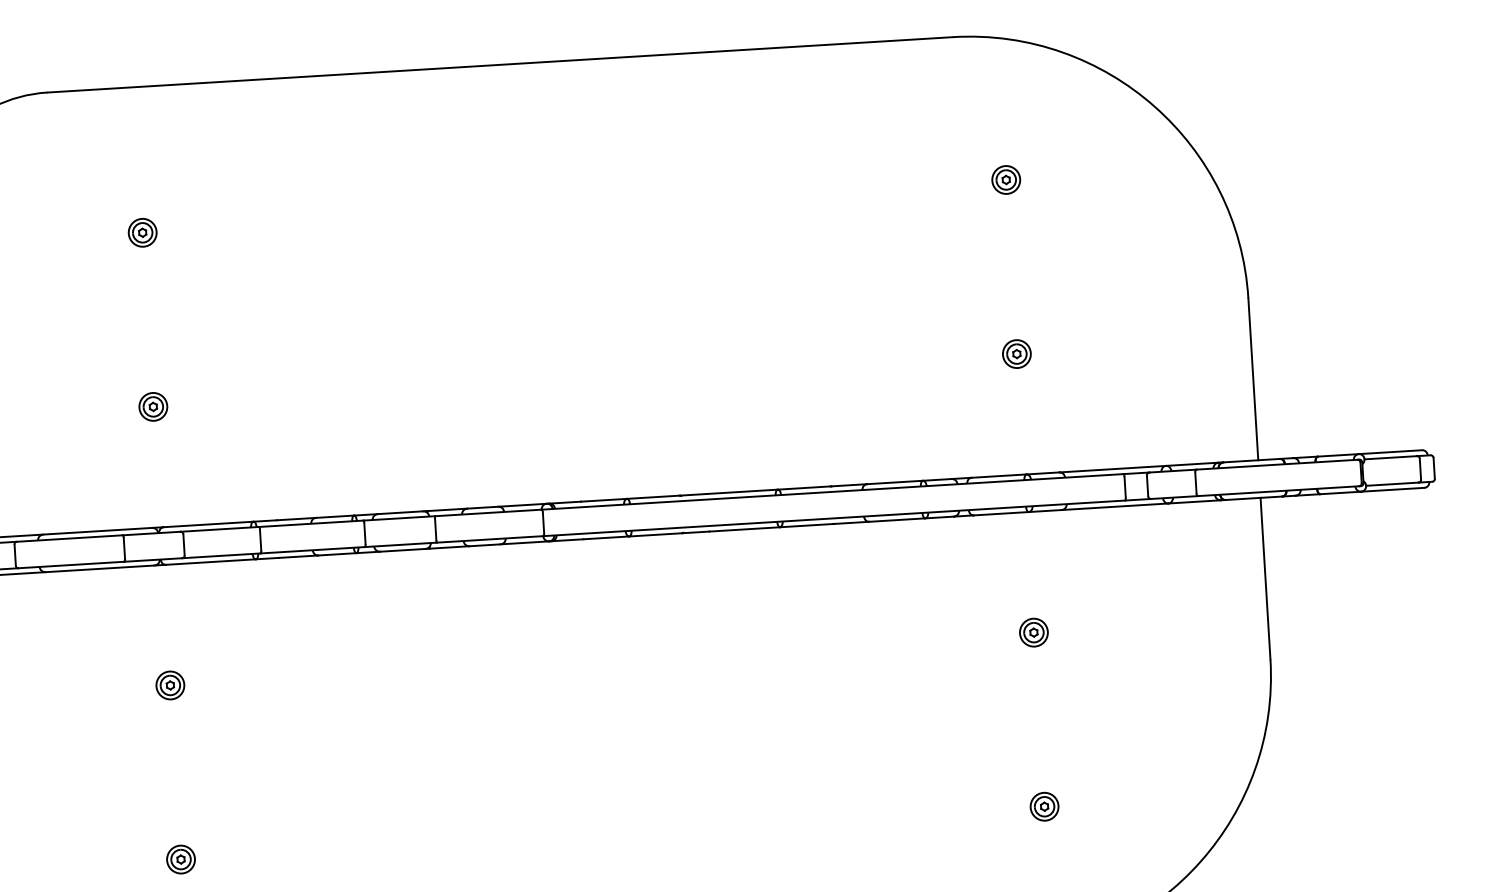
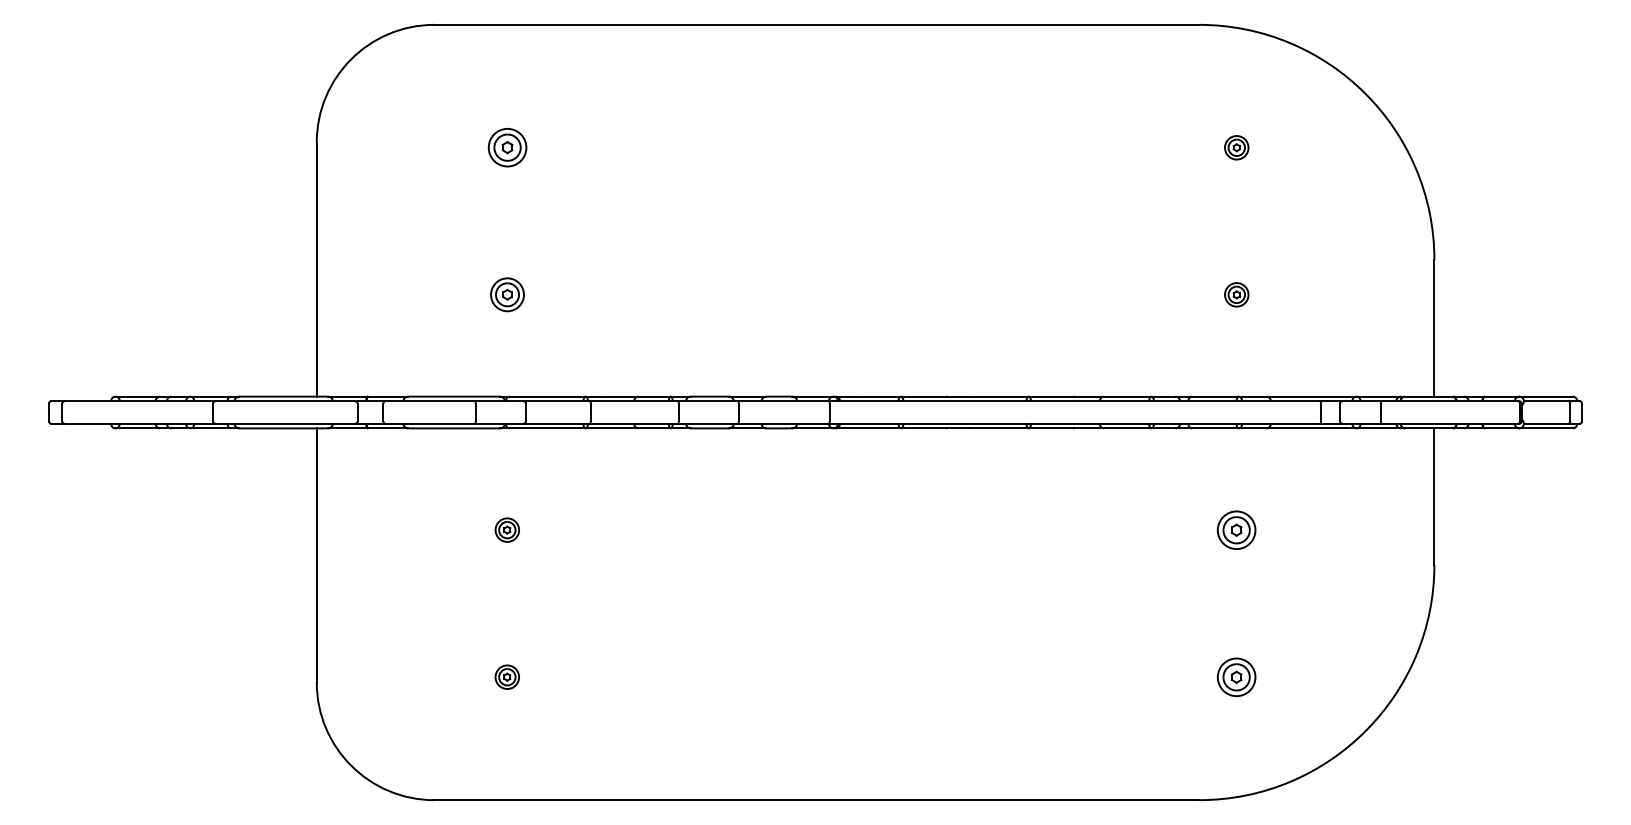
part: (141, 232) -> (506, 147), size x1.6
part: (152, 406) -> (506, 294), size x1.4
part: (1033, 631) -> (1236, 529), size x1.6
part: (1044, 805) -> (1236, 676), size x1.6

